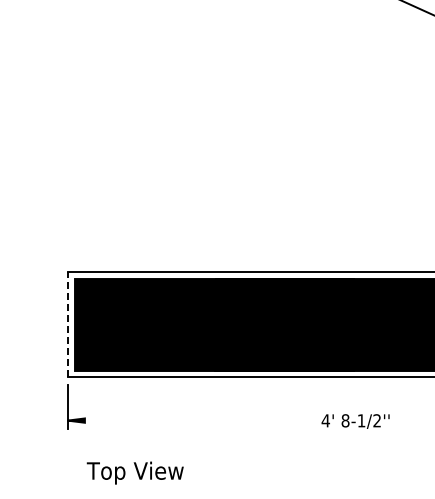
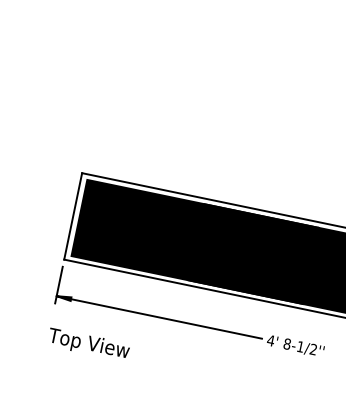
line: (67, 323) -> (73, 215), dashed -> solid
line: (190, 420) -> (158, 317), added
text: (134, 472) -> (88, 344), moved

